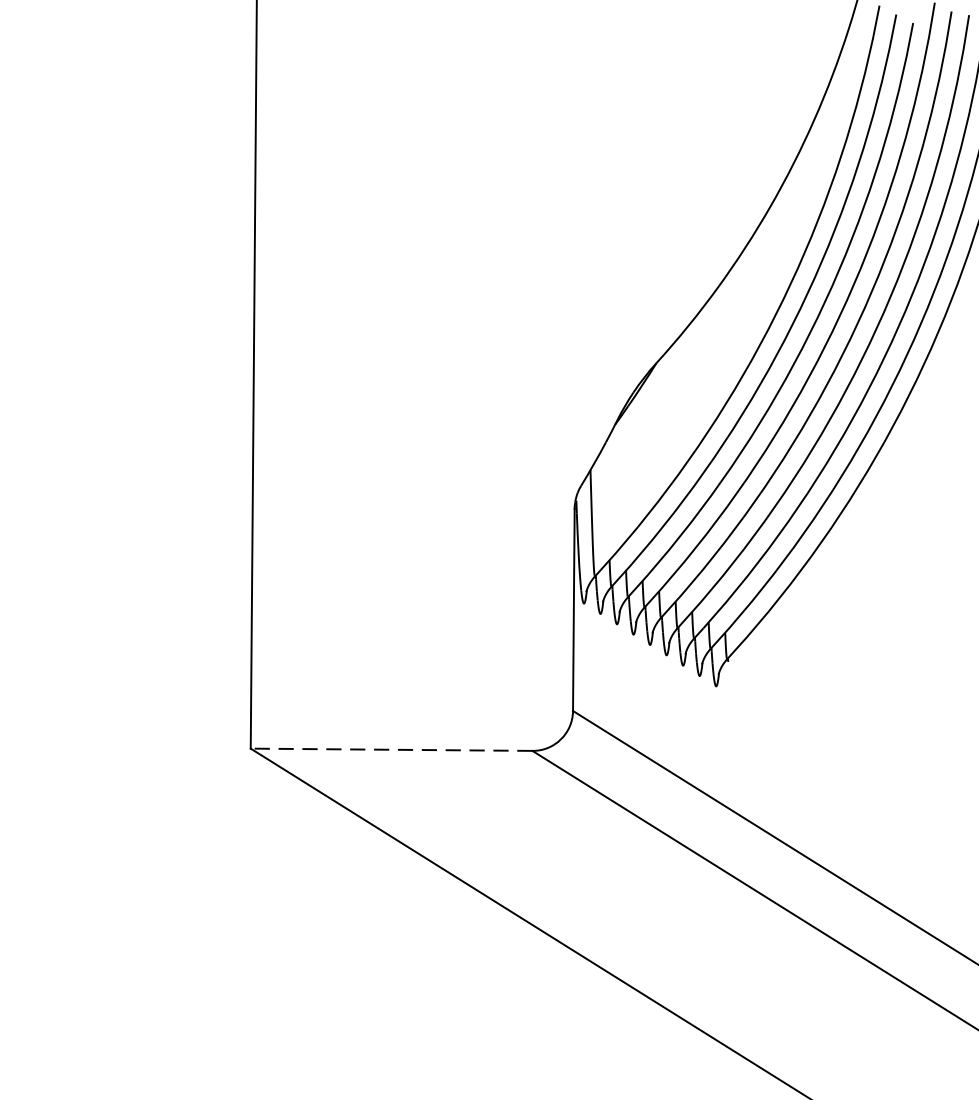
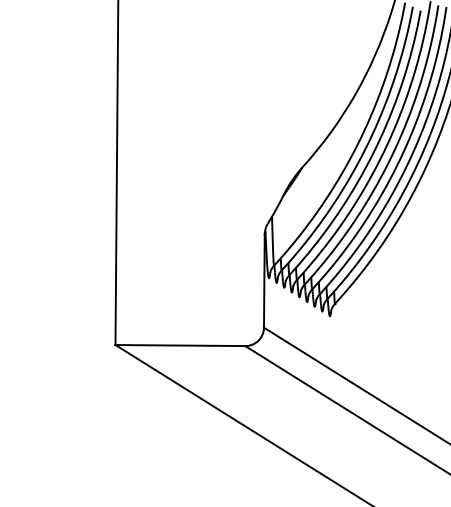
line: (391, 749) -> (180, 345), dashed -> solid

